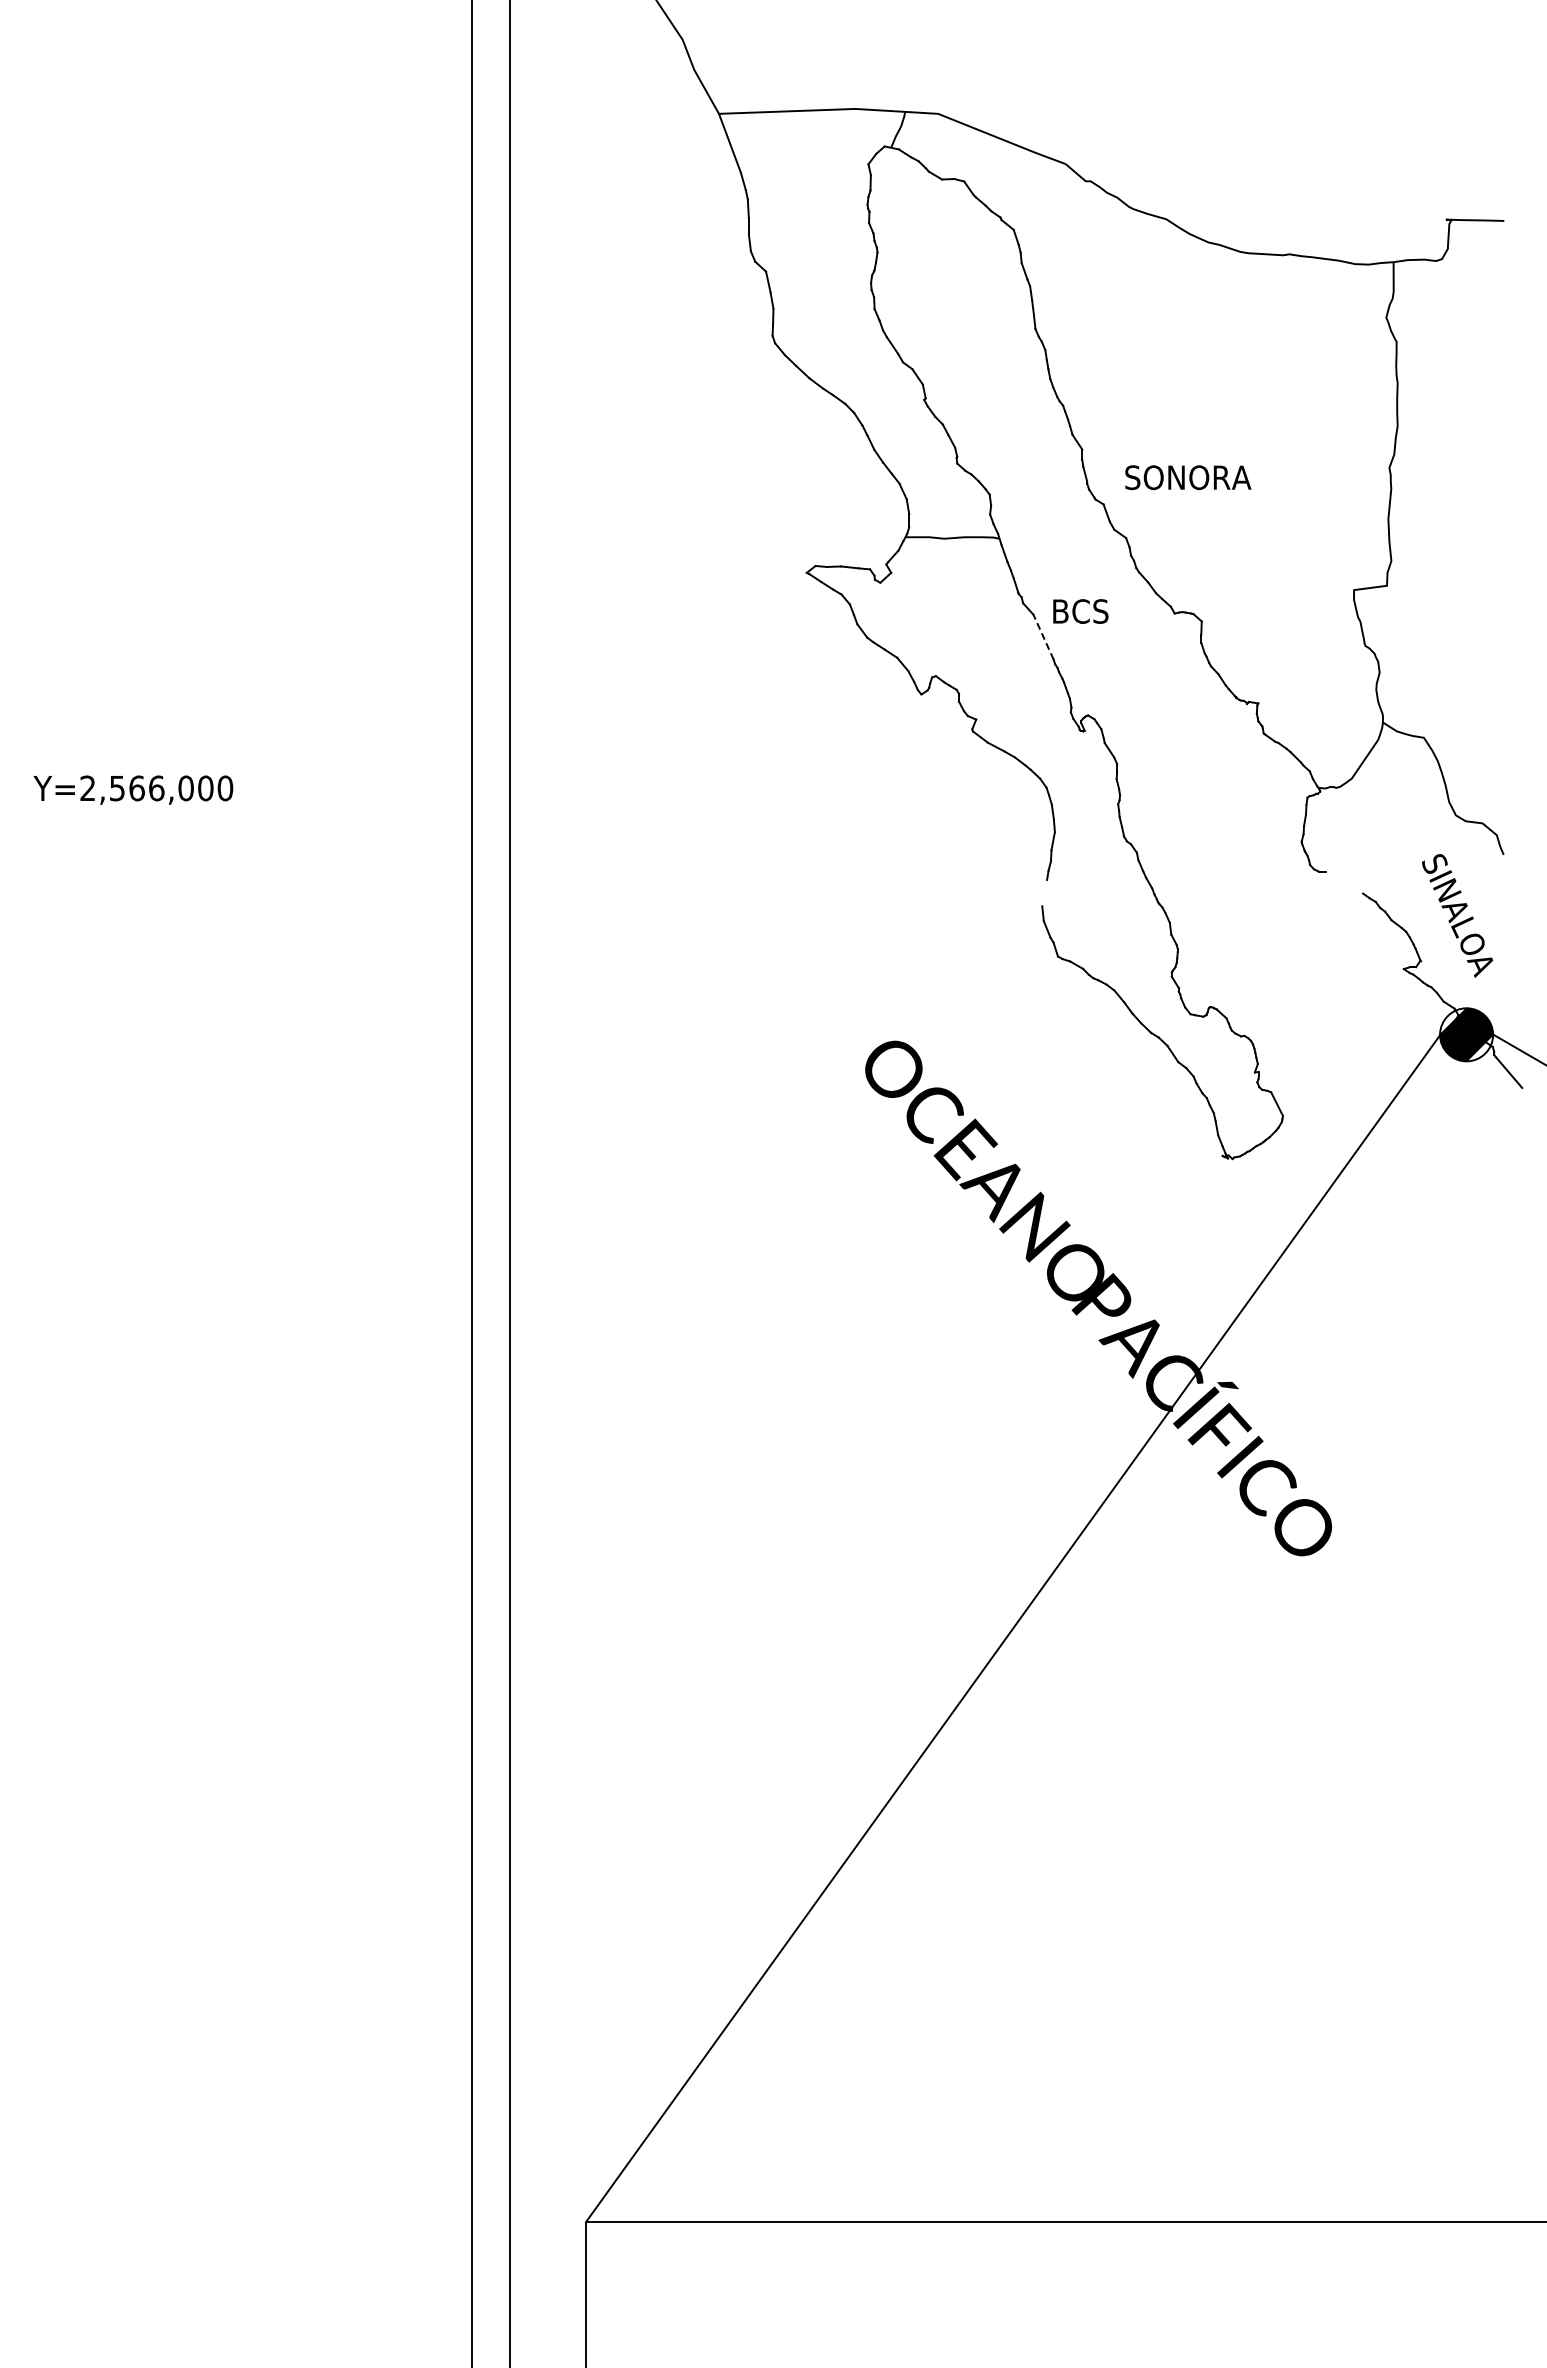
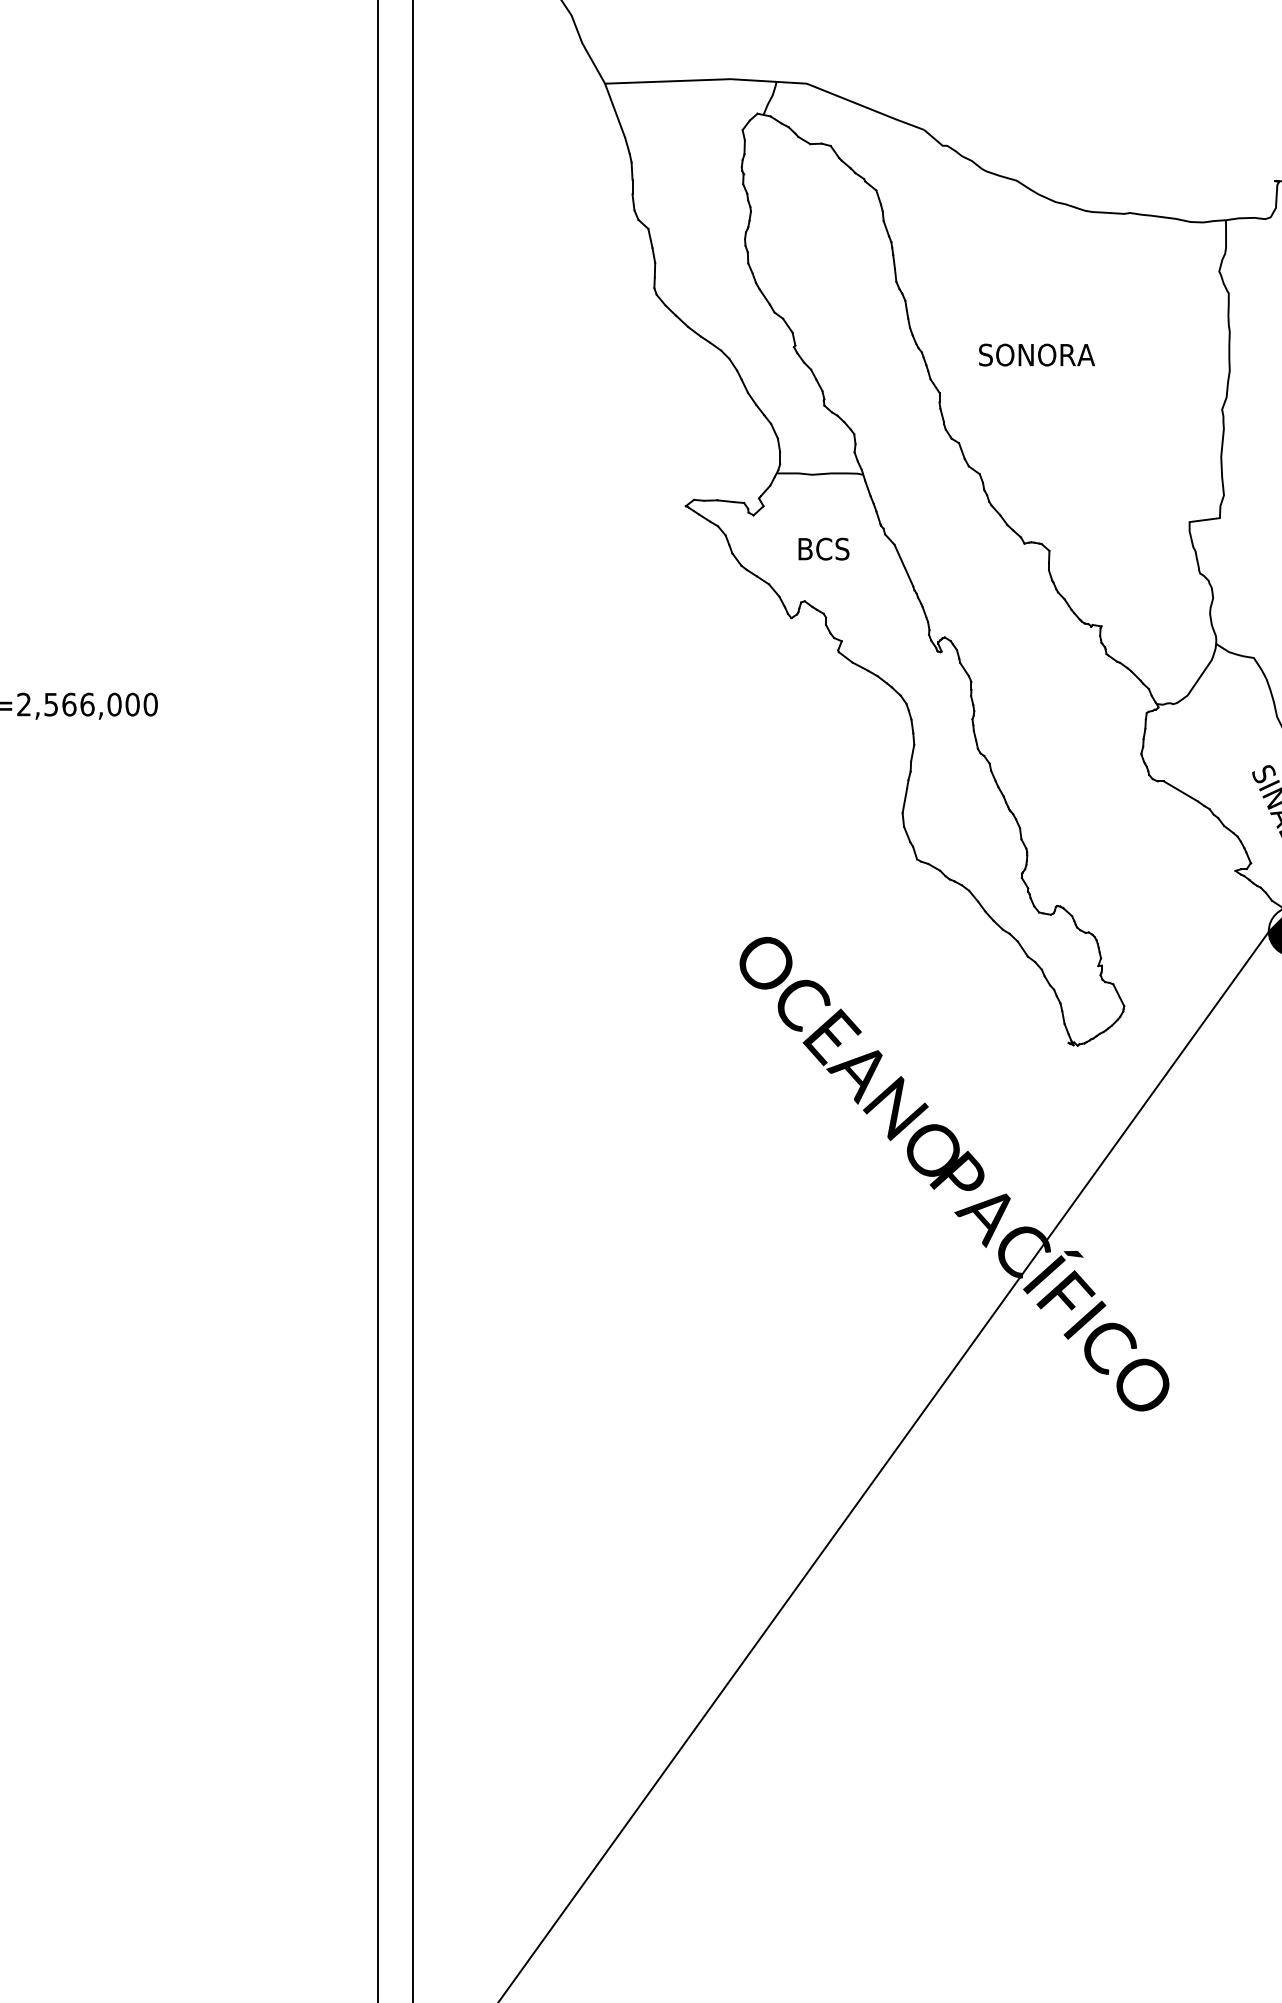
text: (1188, 477) -> (1037, 354), moved
text: (1080, 611) -> (823, 549), moved
line: (1043, 637) -> (903, 565), dashed -> solid
line: (1344, 882) -> (1180, 791), added
line: (1044, 892) -> (904, 800), added

